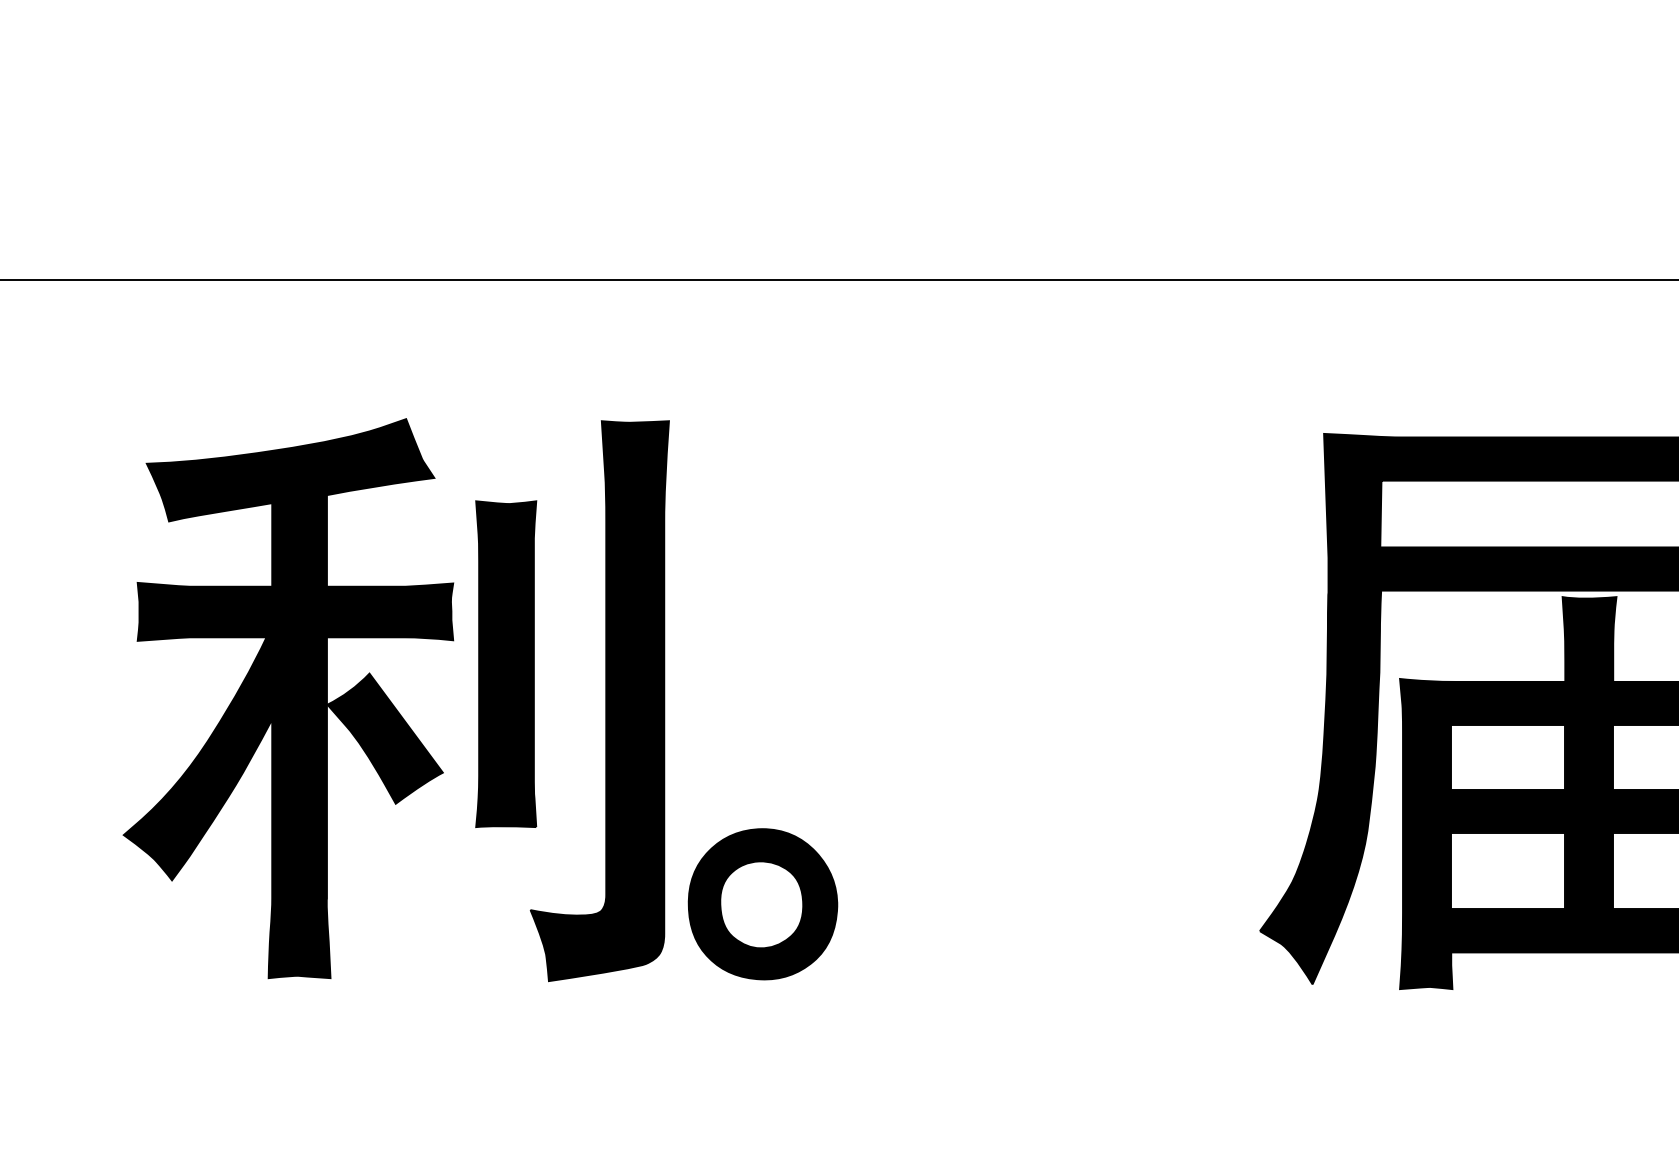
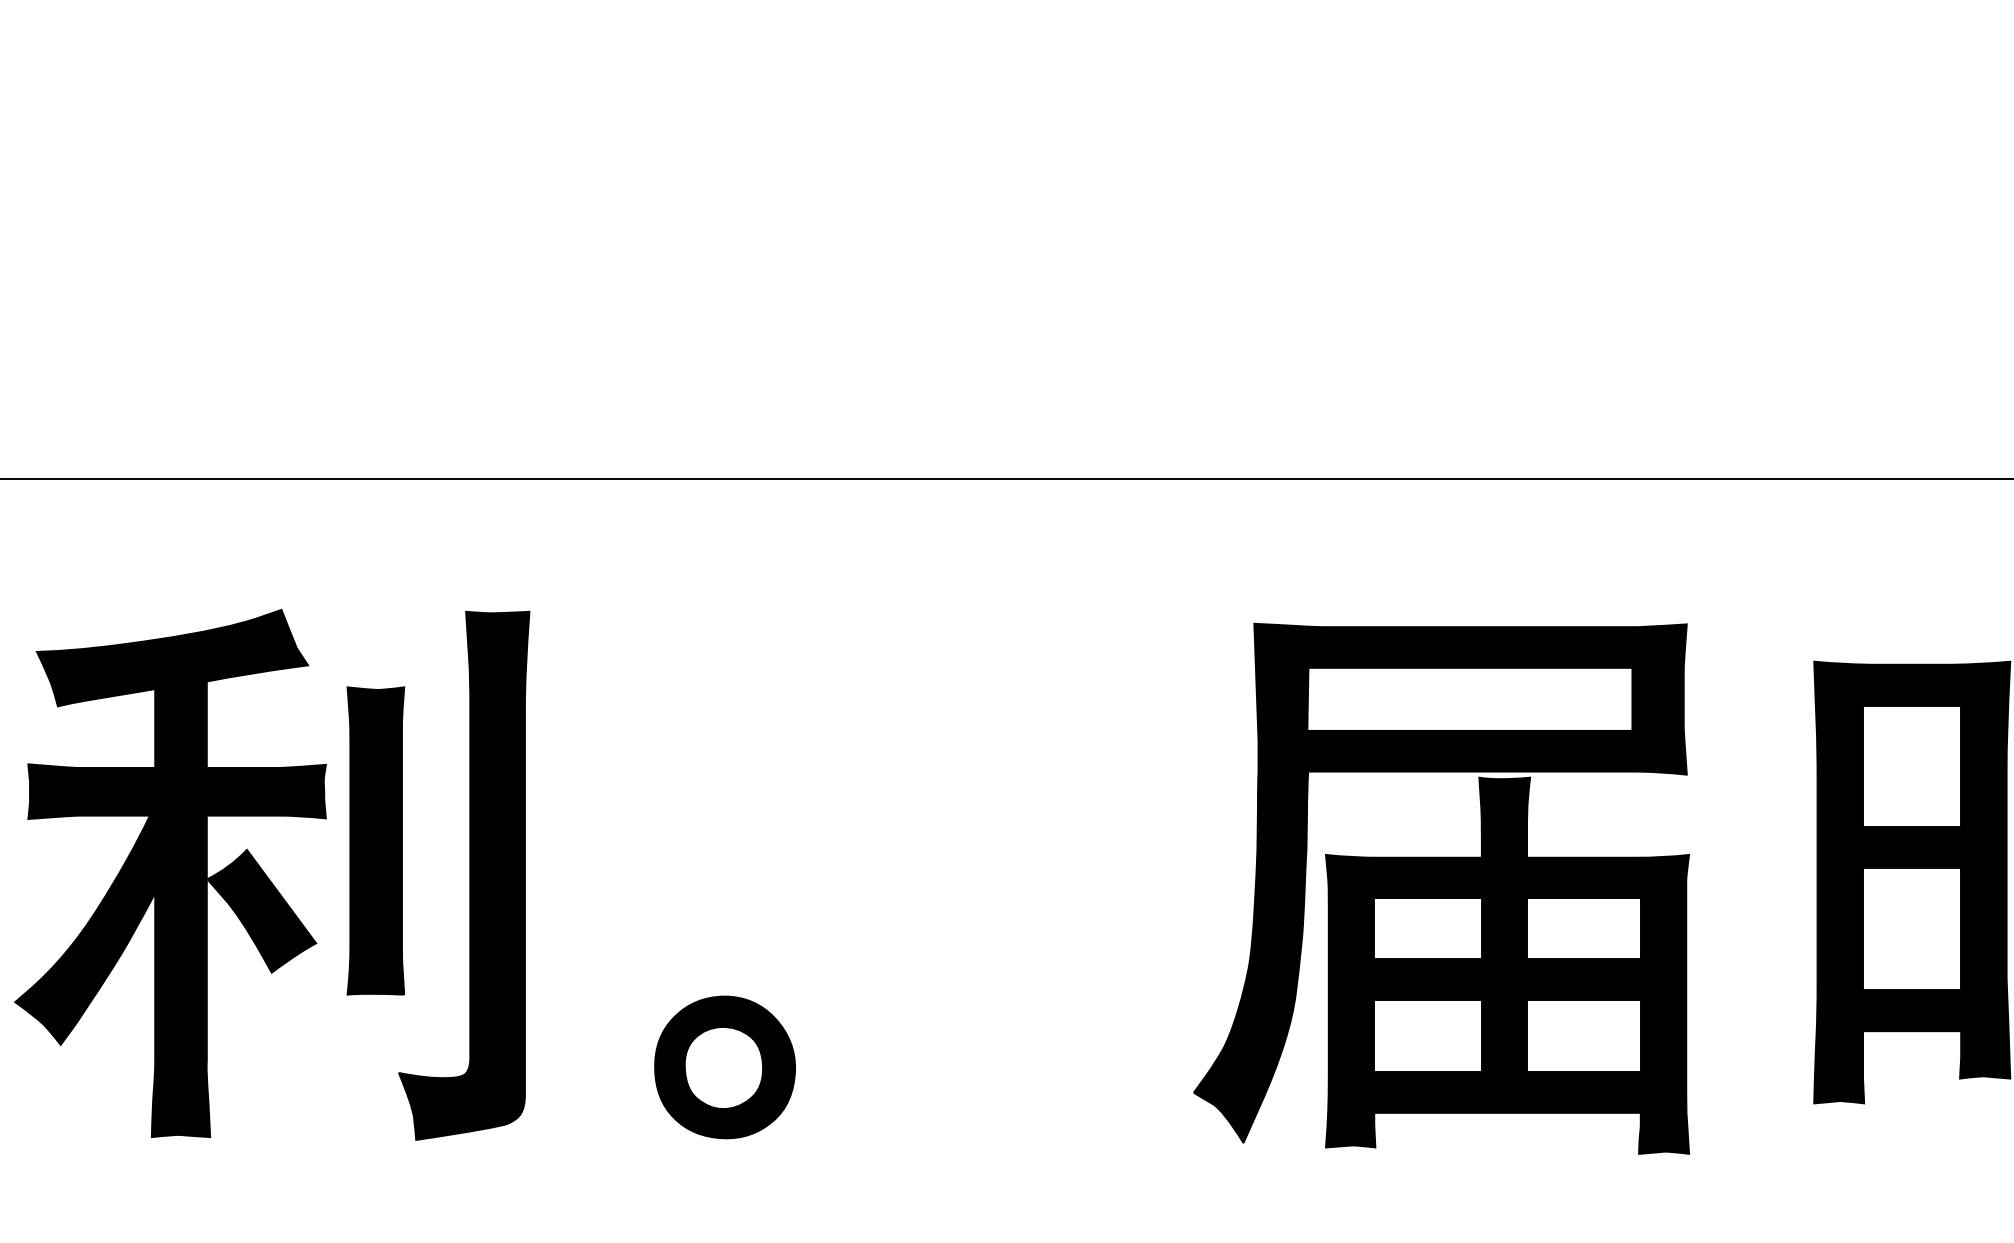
part: (396, 699) -> (272, 874), moved

